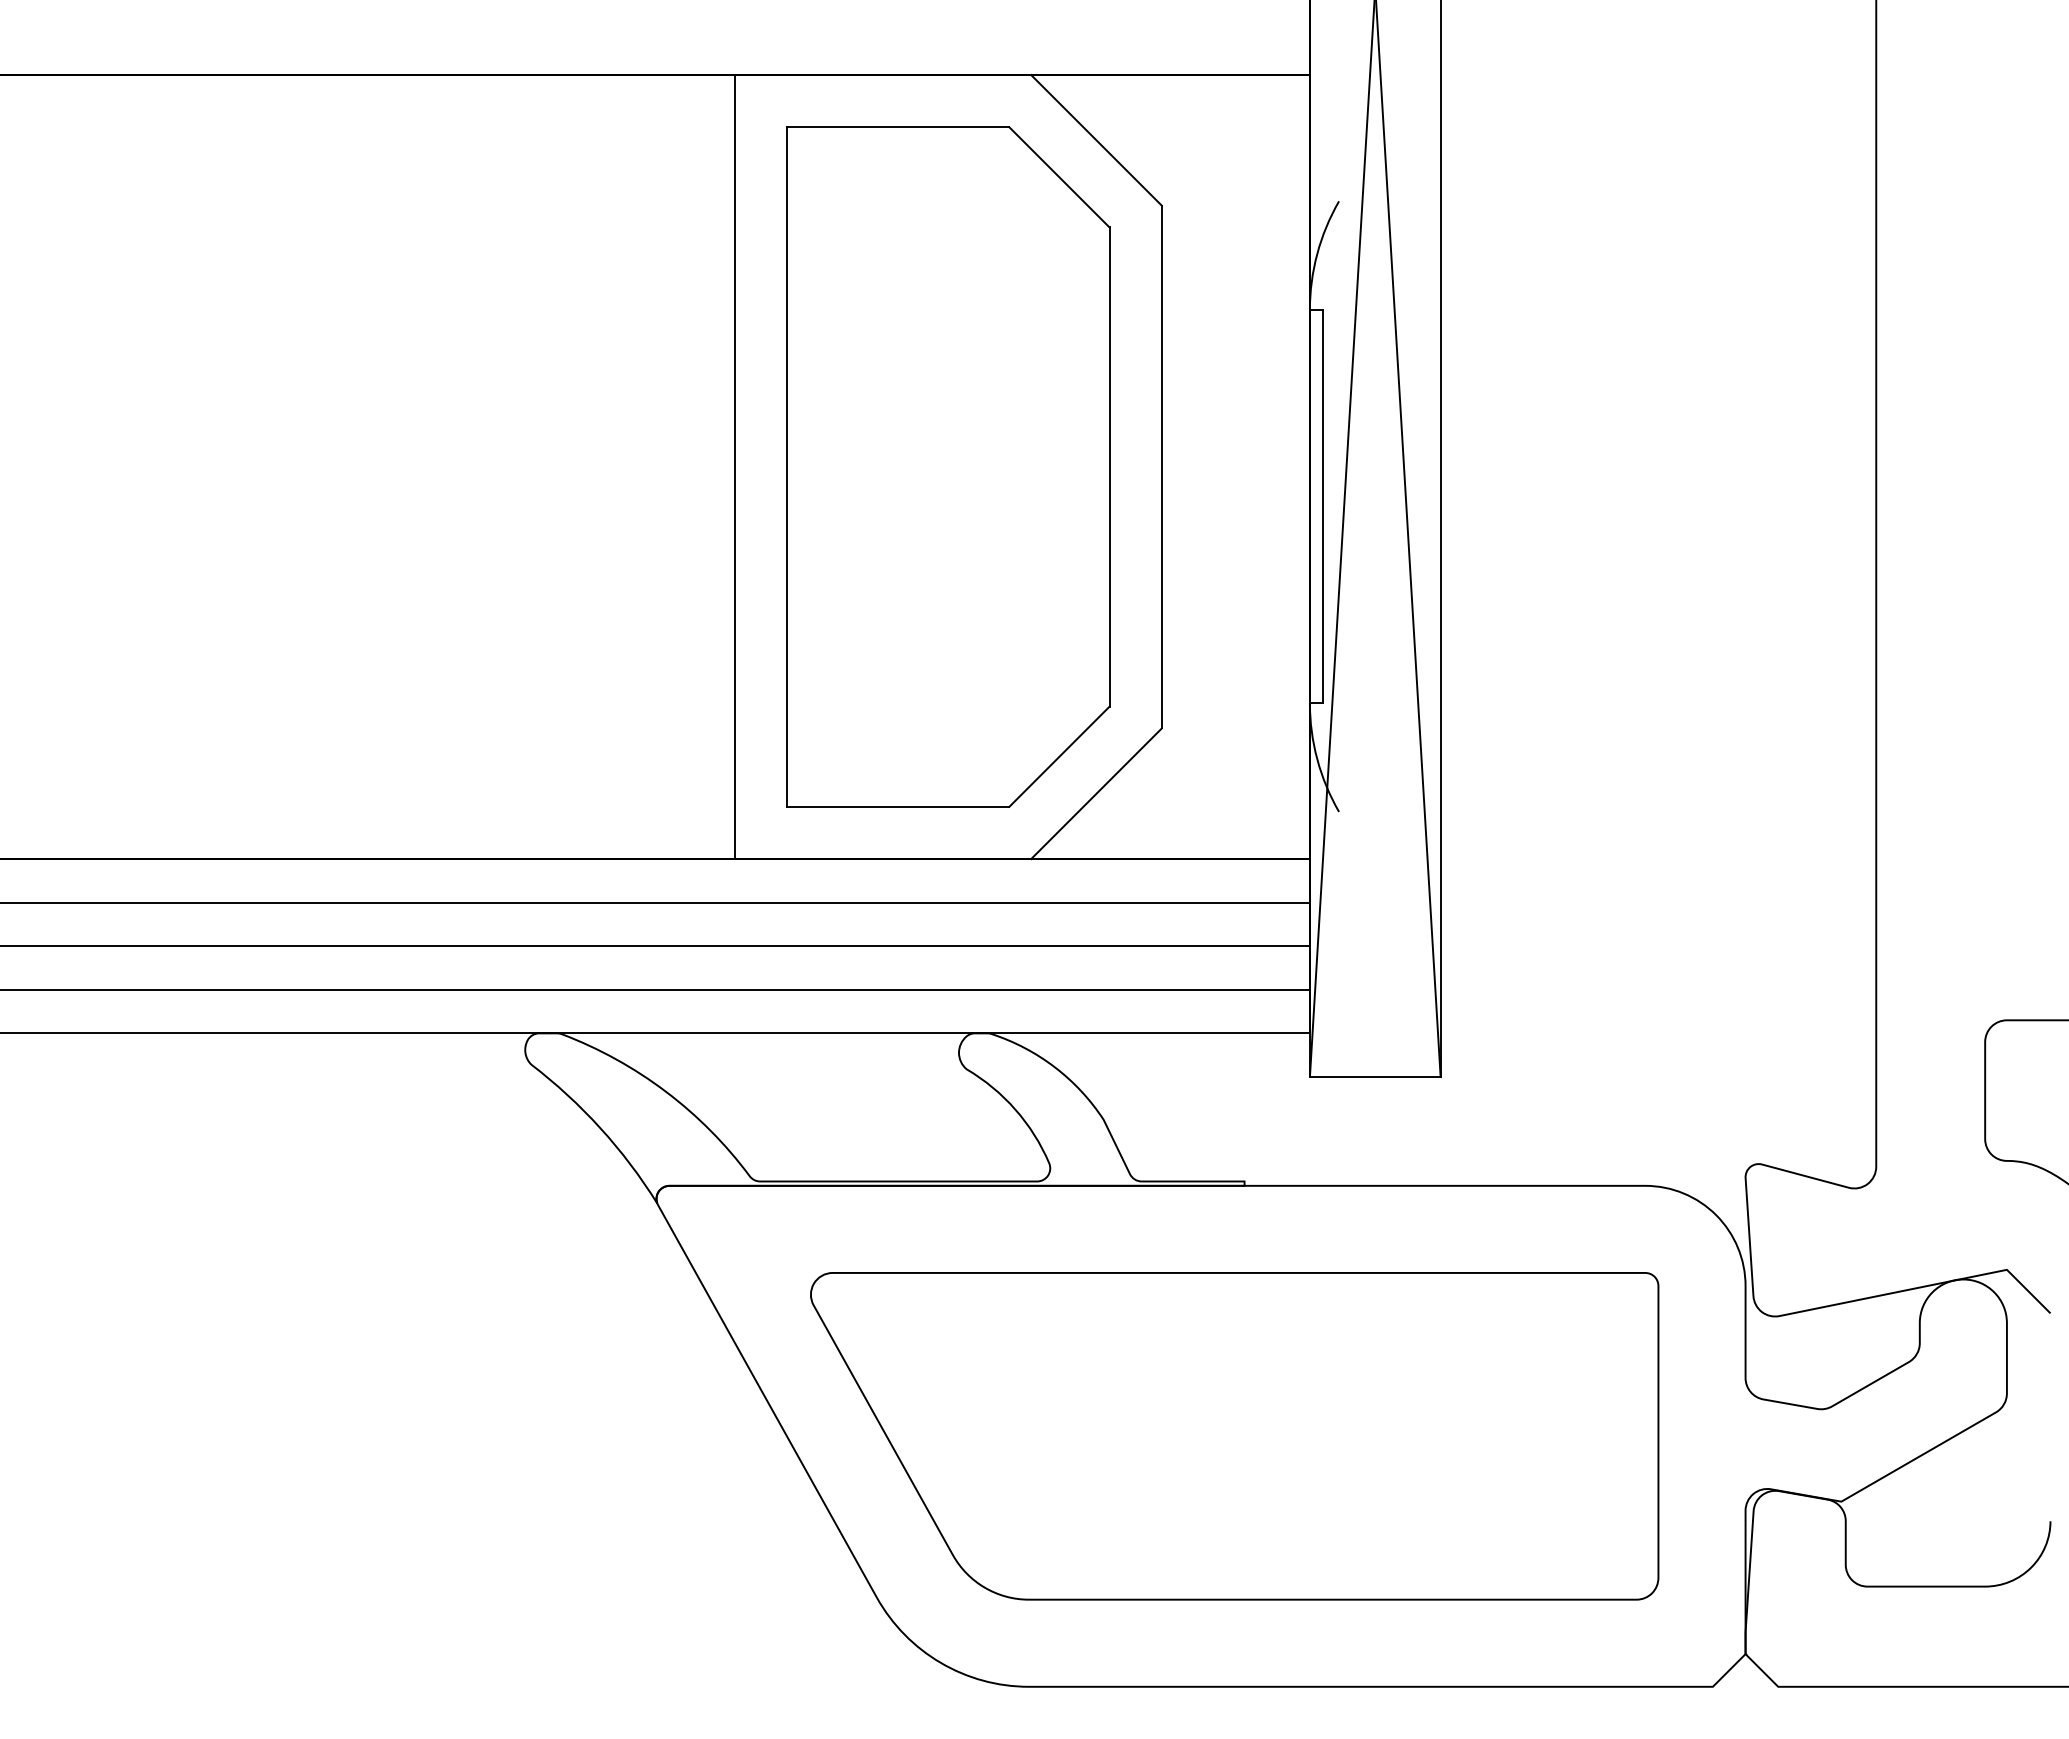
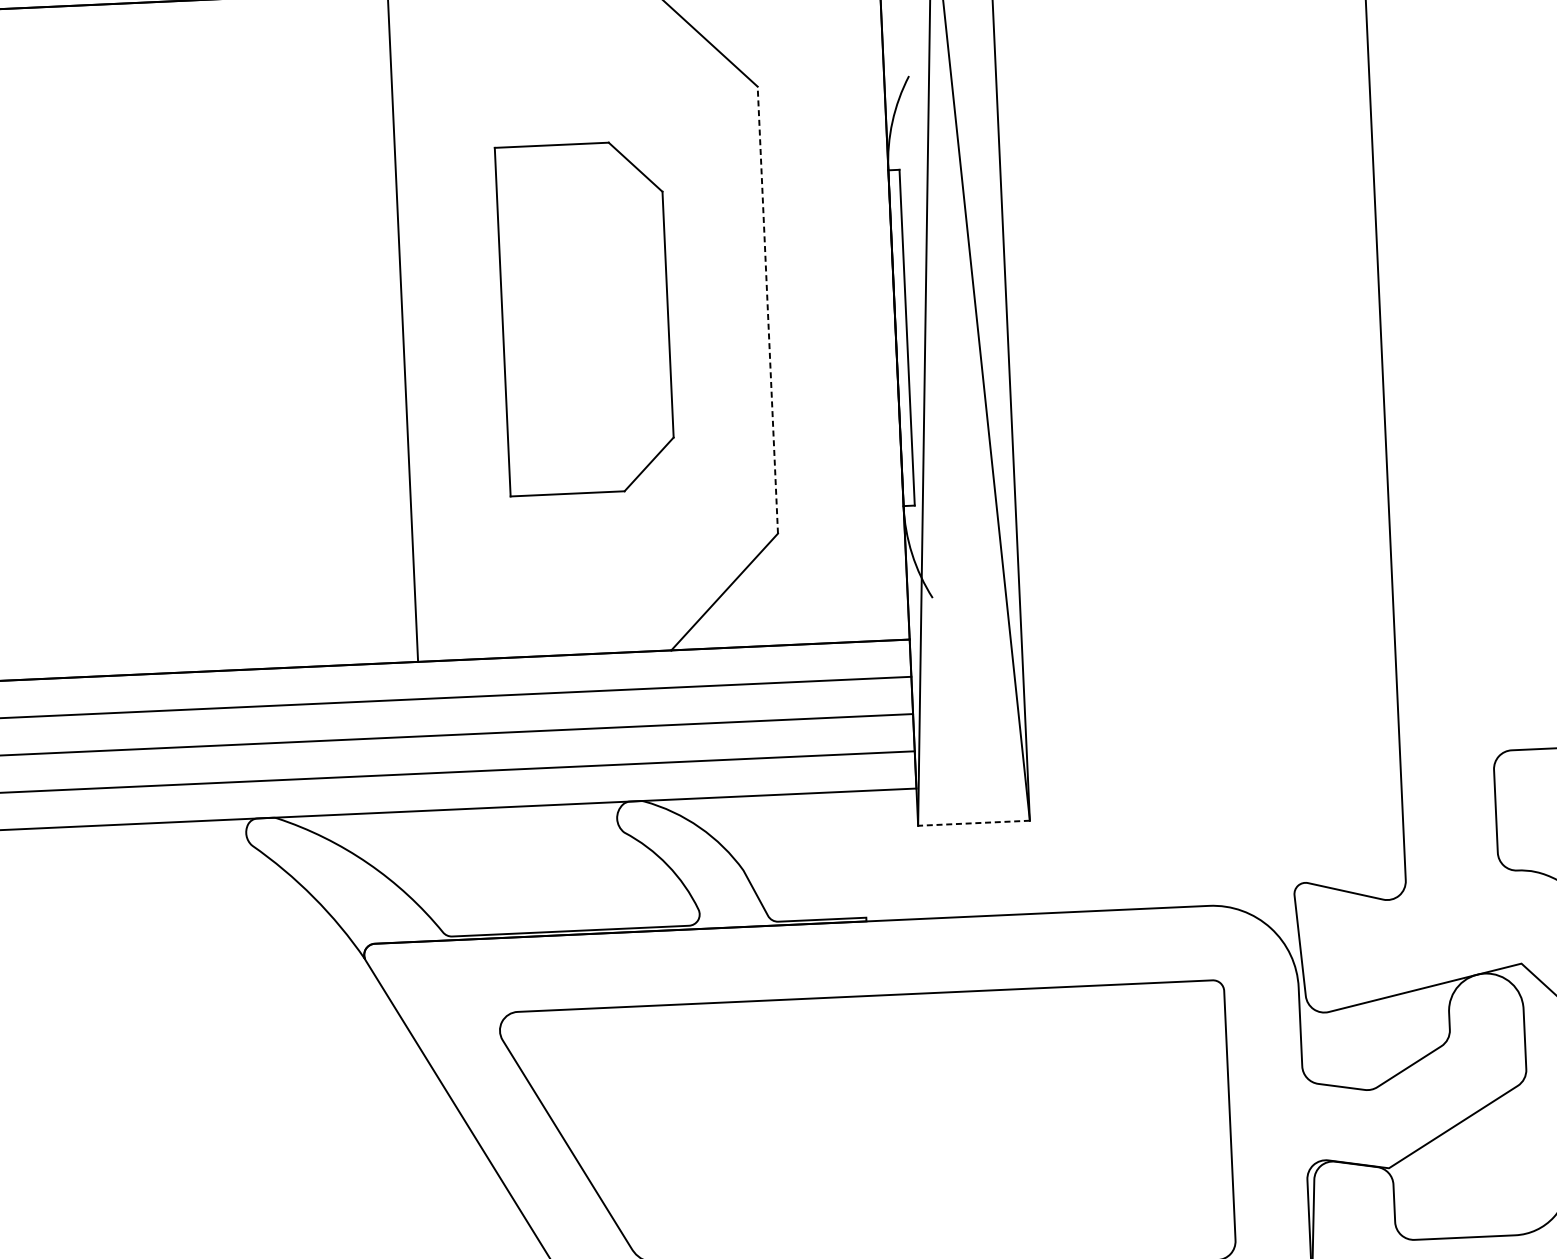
part: (948, 466) -> (585, 317), size x0.6
line: (1161, 466) -> (767, 309), solid -> dashed
line: (1374, 1076) -> (973, 822), solid -> dashed

